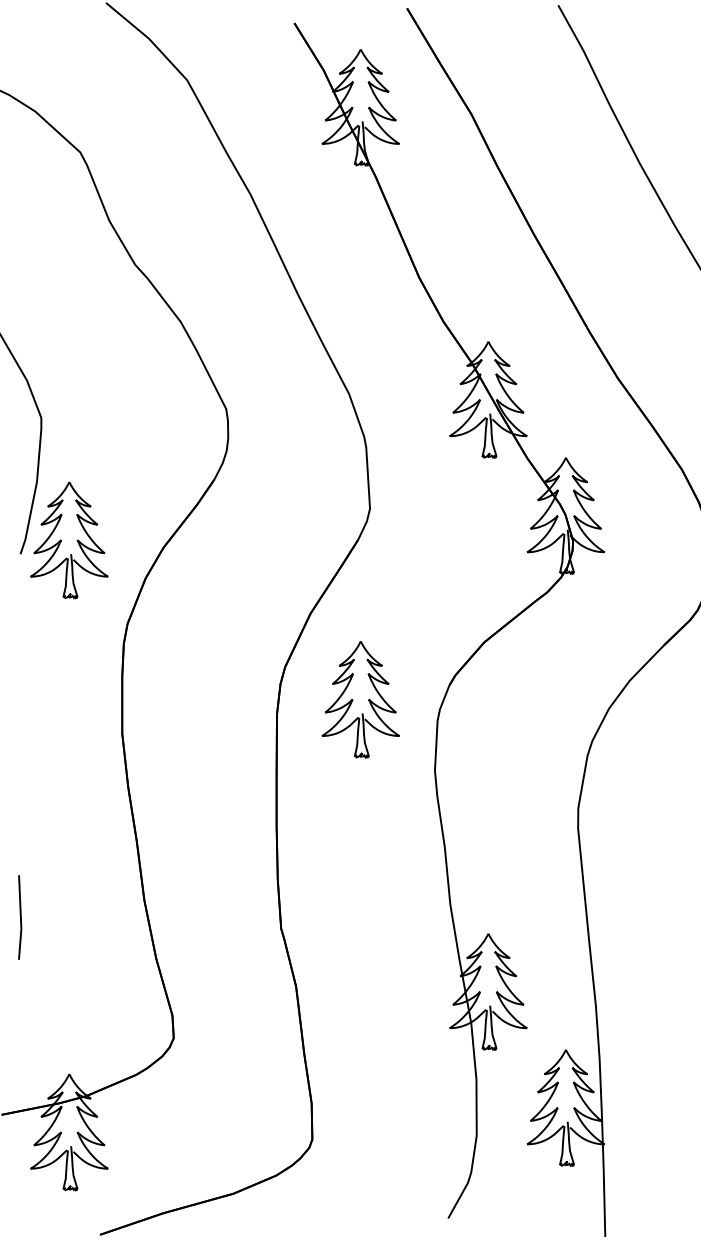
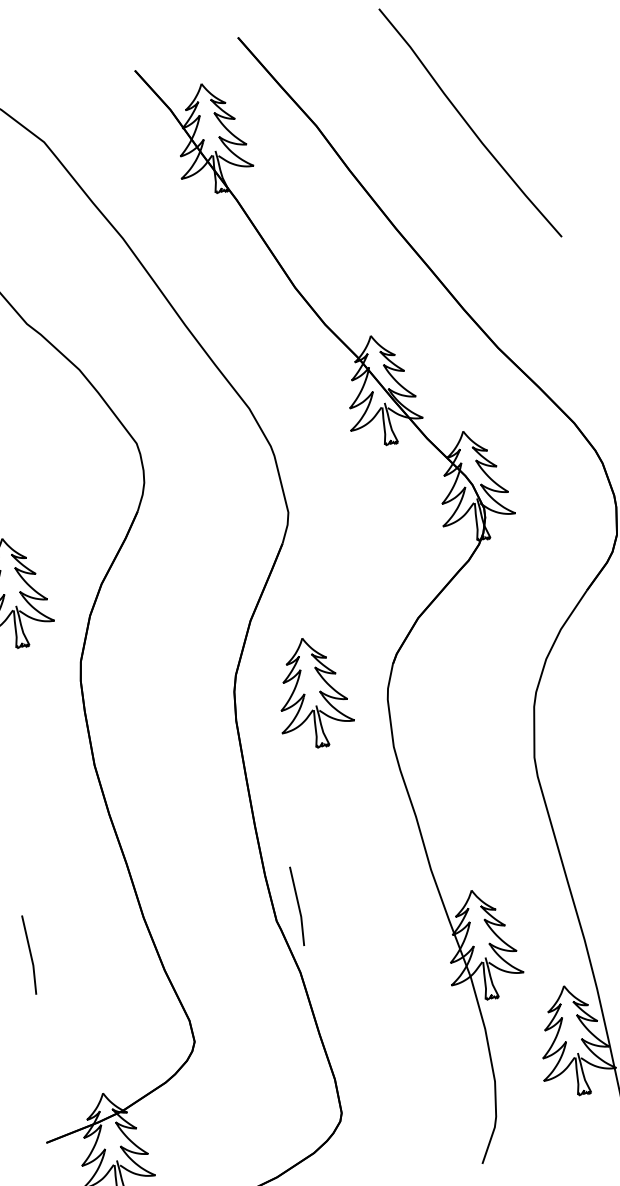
line: (306, 917) -> (298, 906), added

